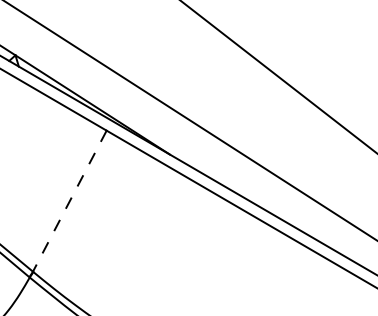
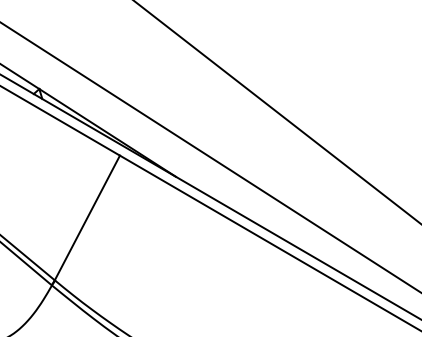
line: (69, 201) -> (87, 218), dashed -> solid

